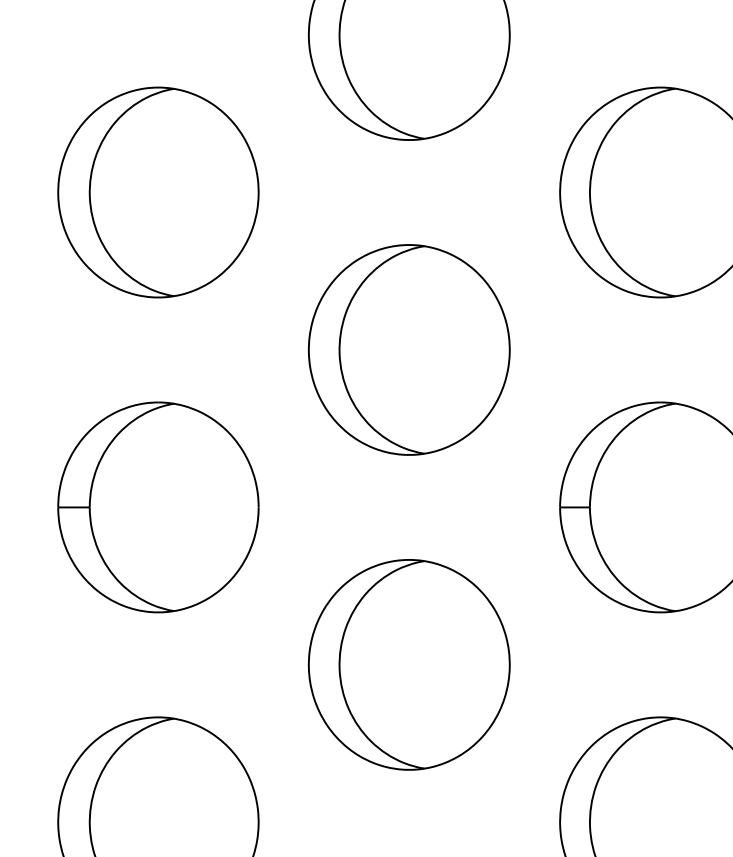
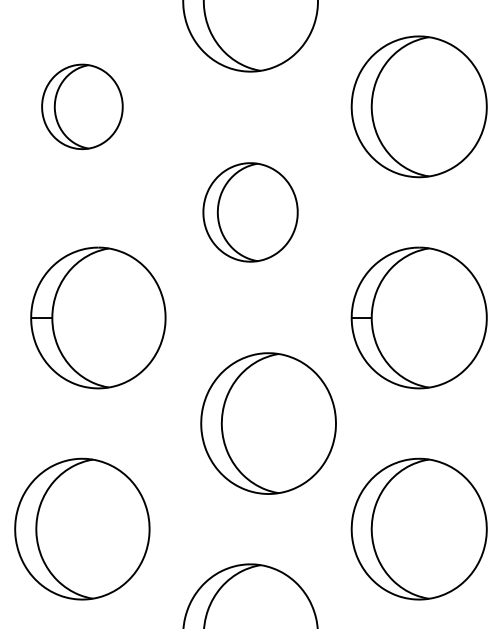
part: (158, 192) -> (82, 106), size x0.6
part: (409, 350) -> (250, 212), size x0.7
part: (158, 506) -> (98, 317), moved
part: (409, 664) -> (268, 423), moved

